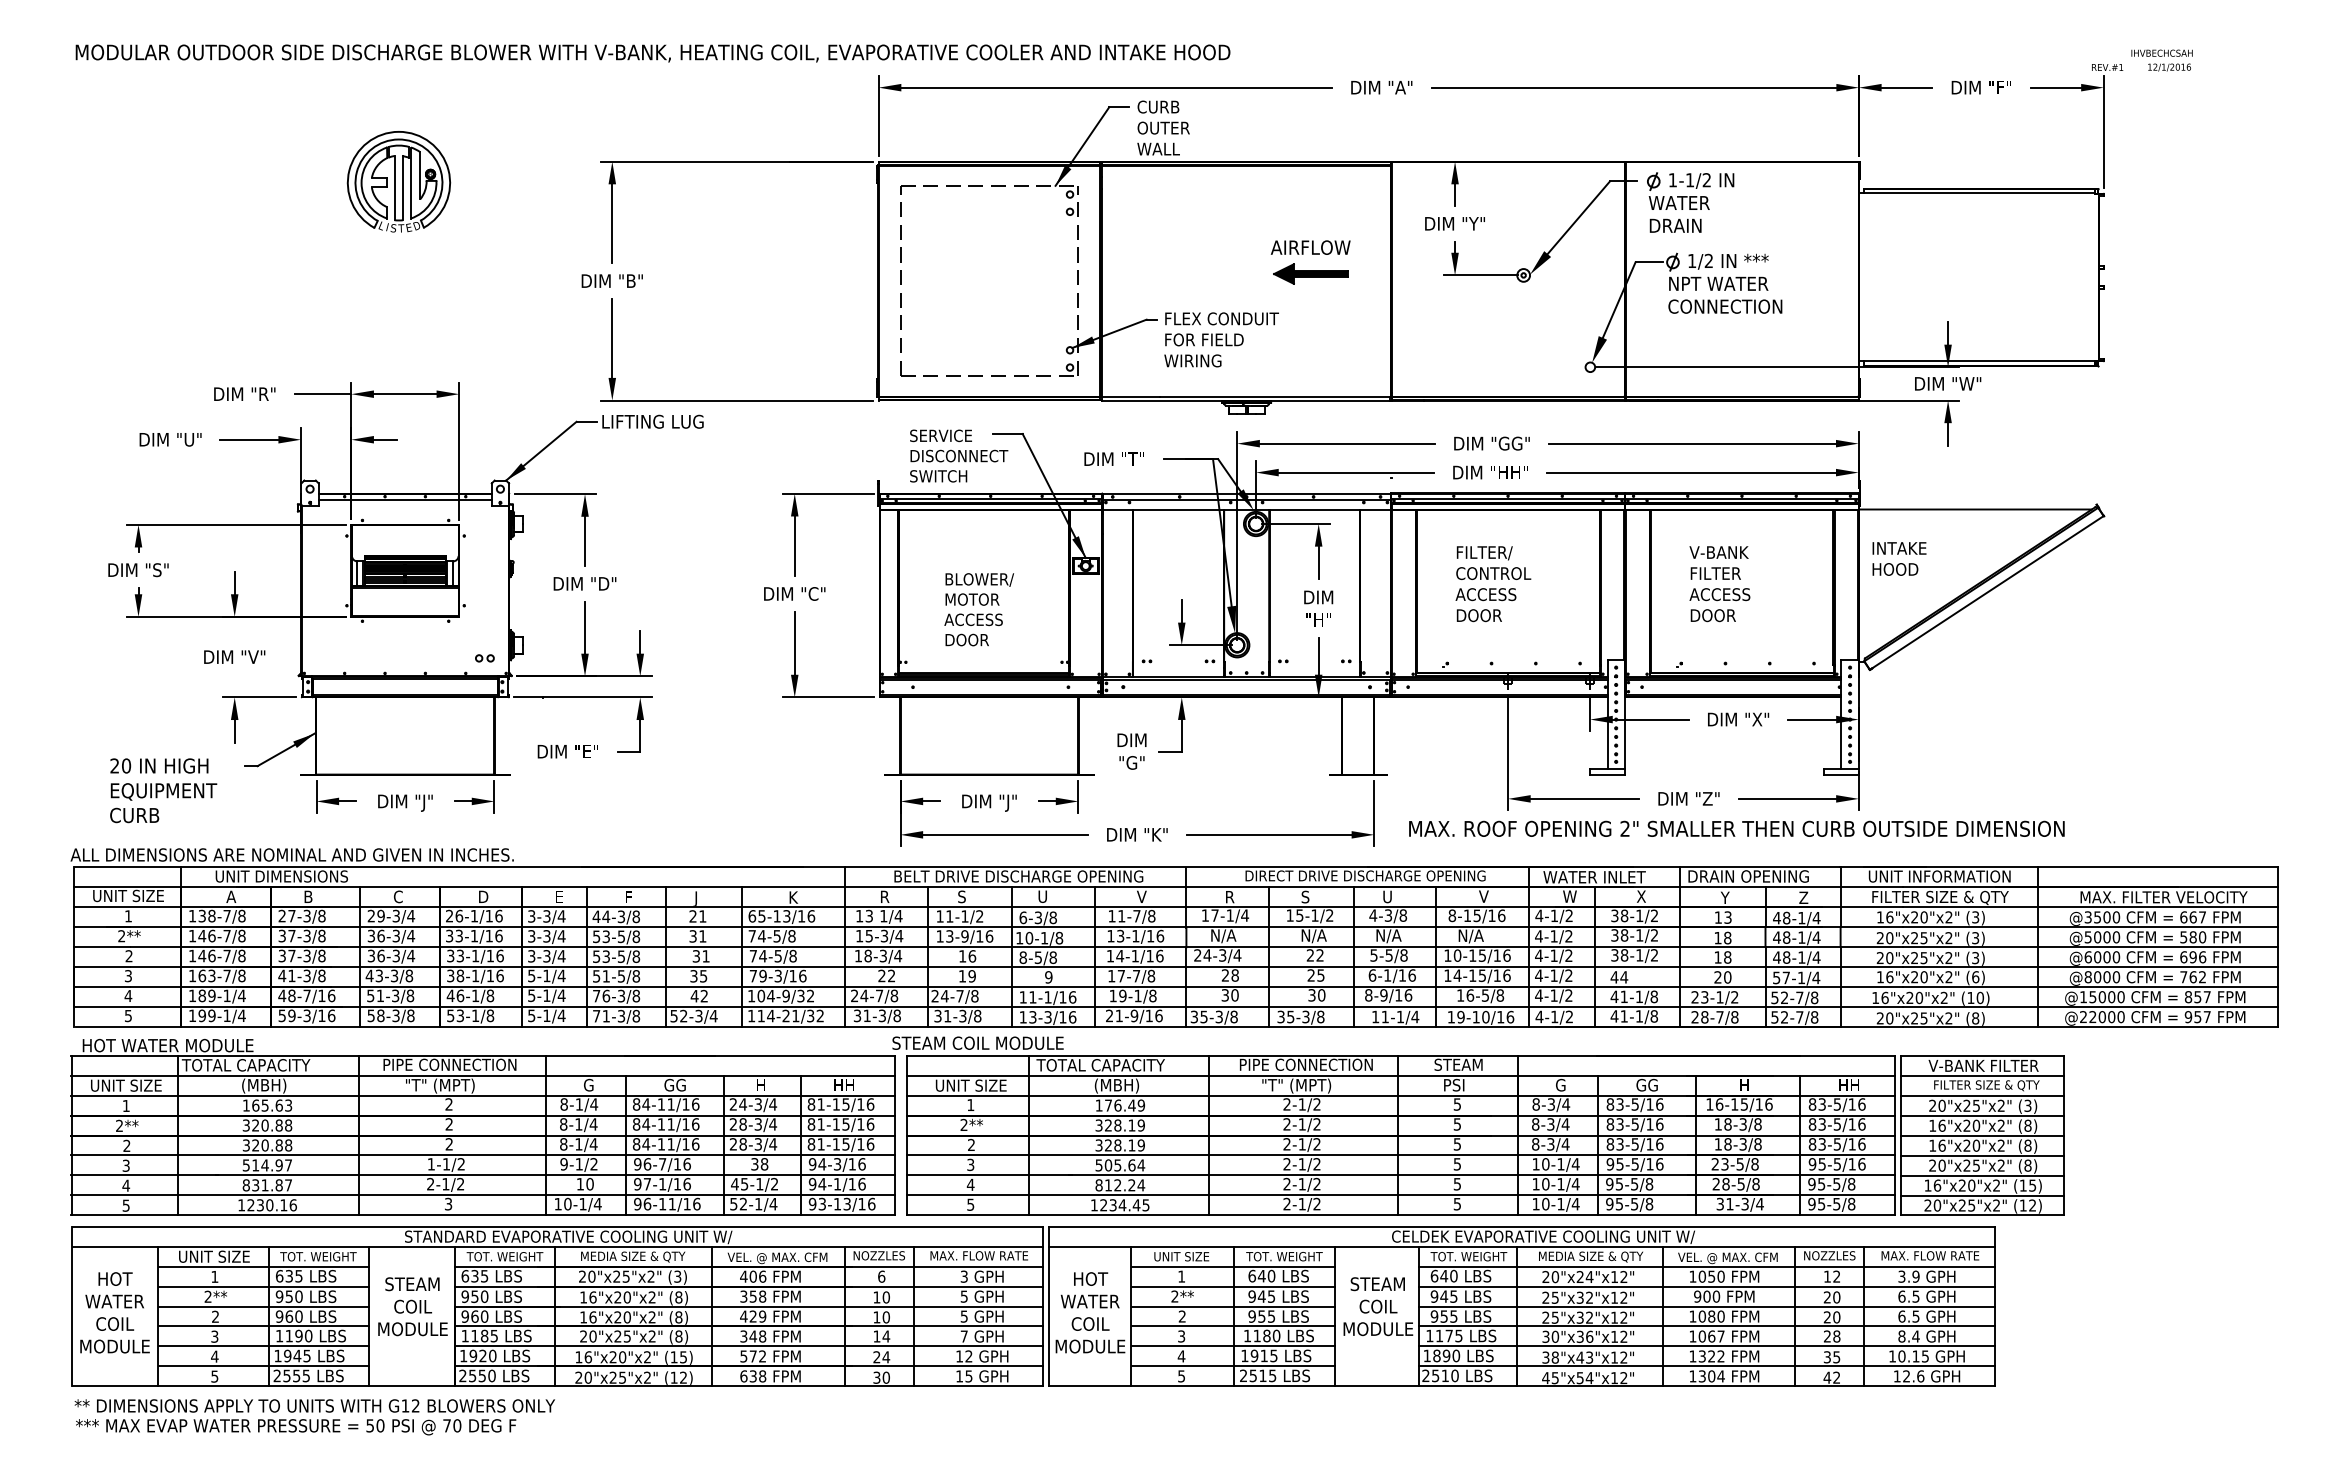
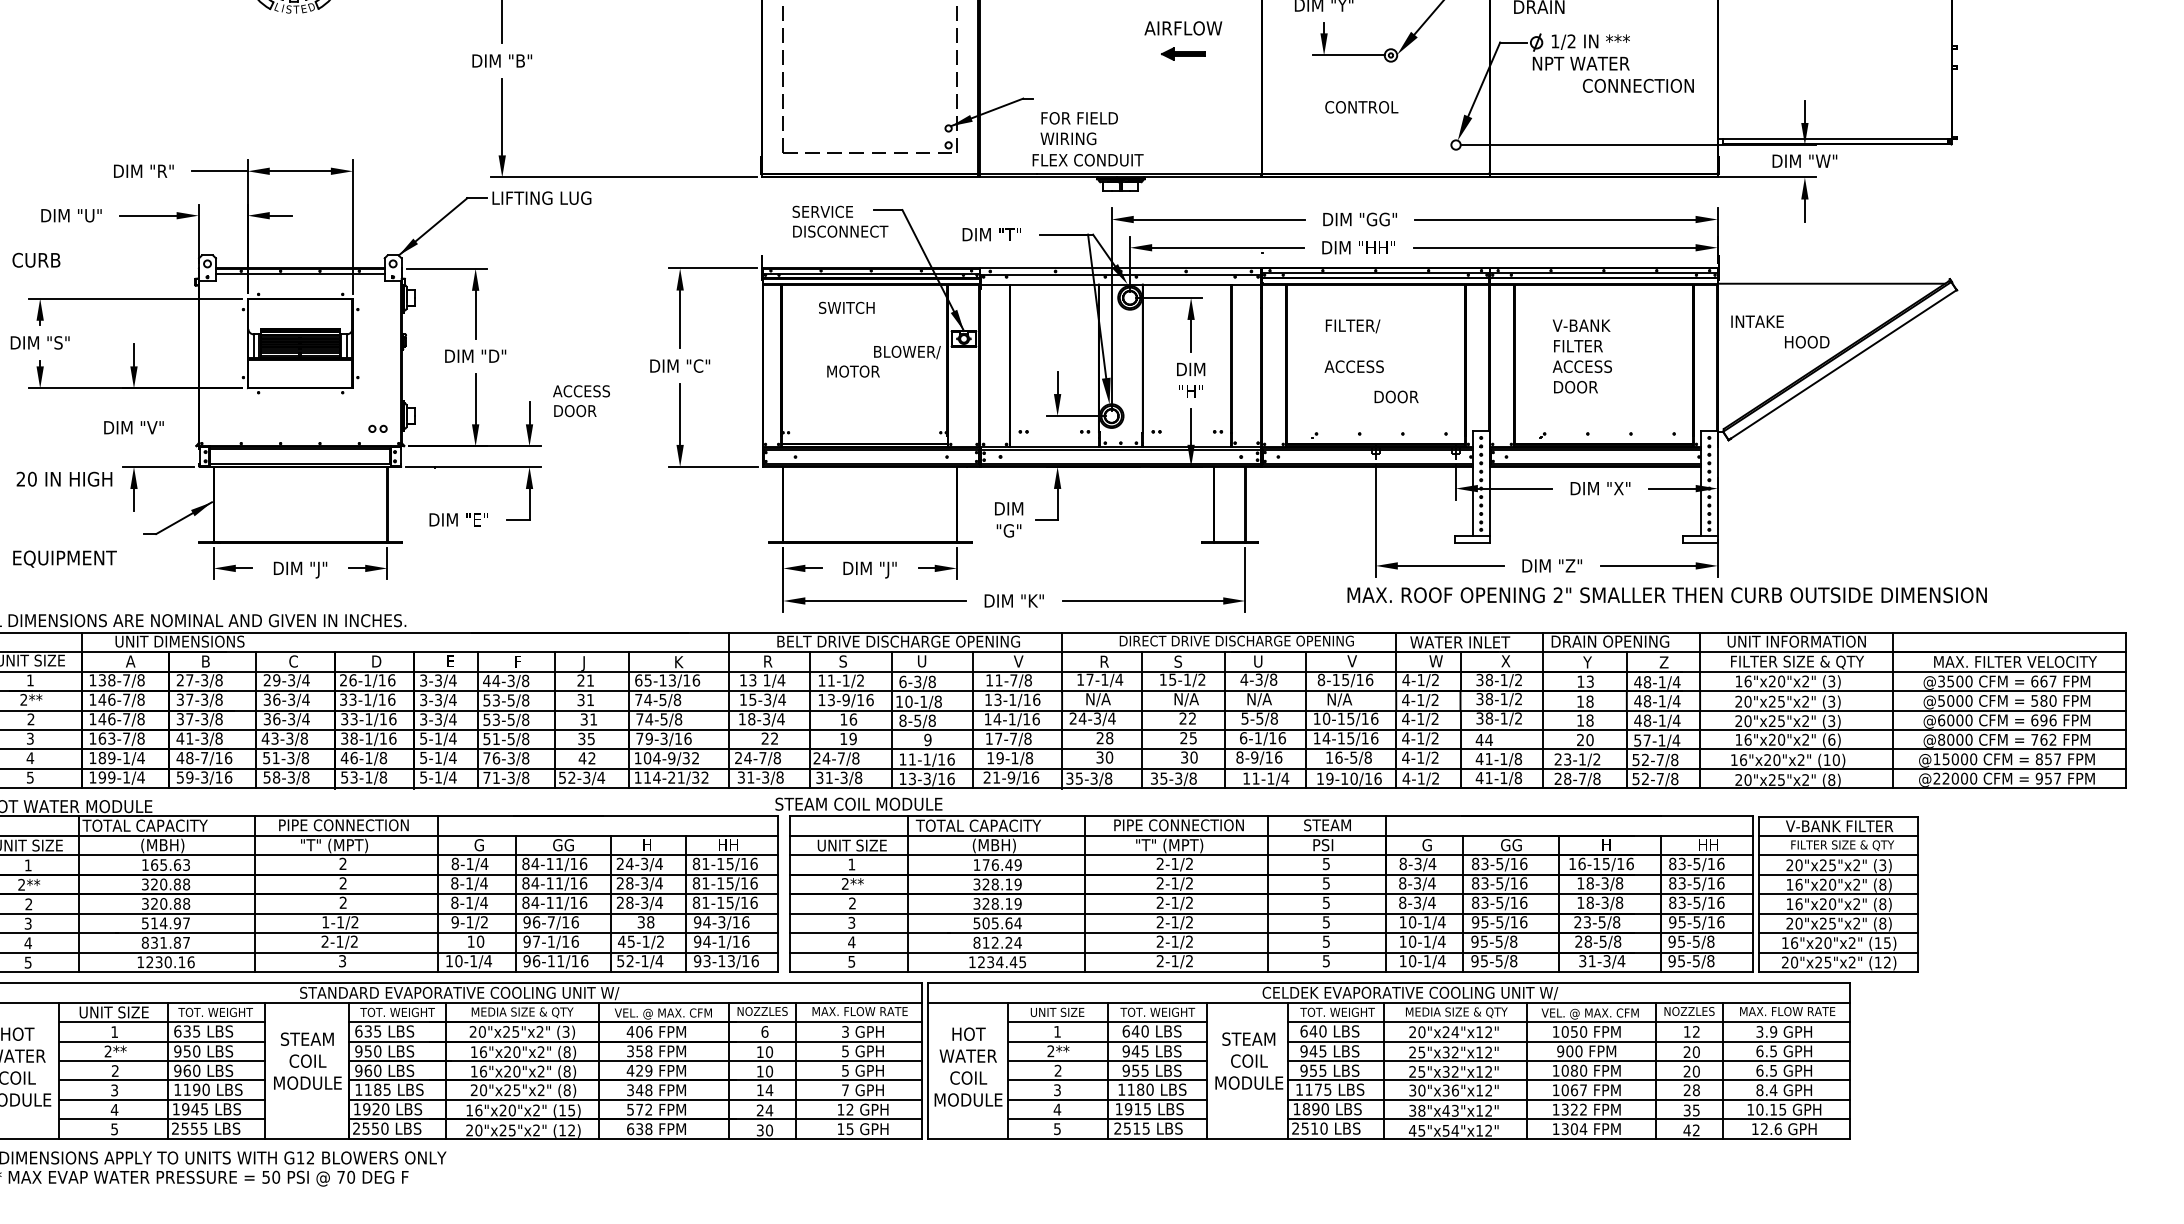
part: (1310, 273) -> (1183, 53), size x0.6
text: (1725, 306) -> (1638, 85), moved
text: (1221, 318) -> (1087, 159), moved
text: (938, 476) -> (846, 308), moved
text: (1895, 569) -> (1807, 342), moved
text: (1493, 573) -> (1361, 107), moved
text: (979, 579) -> (907, 351), moved
text: (1478, 615) -> (1395, 396), moved
text: (973, 629) -> (581, 400), moved
text: (159, 765) -> (64, 478), moved
text: (134, 815) -> (36, 260), moved
text: (1736, 828) -> (1666, 594), moved

